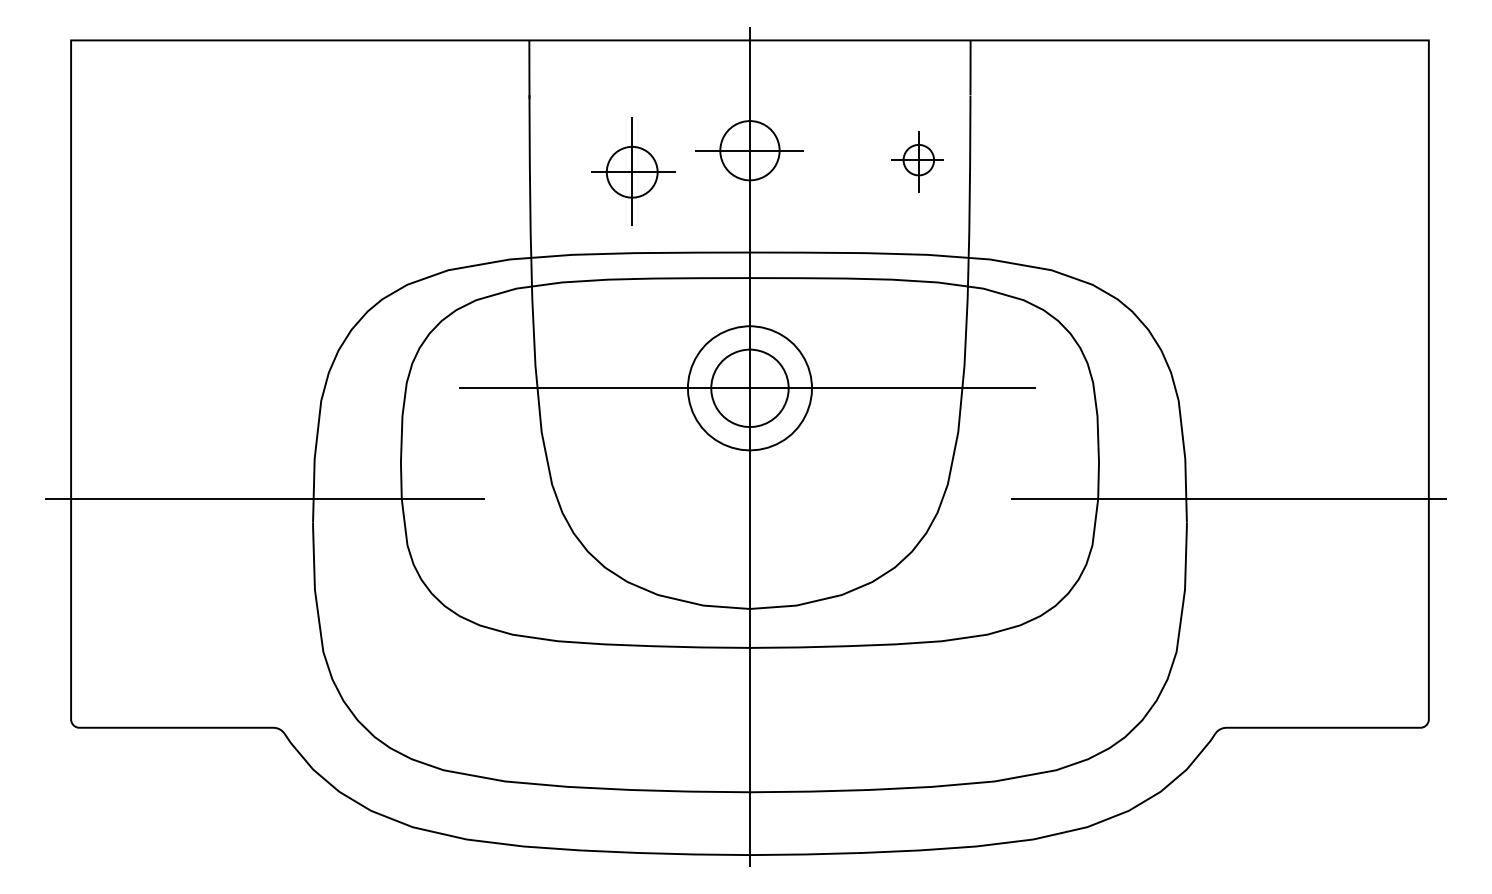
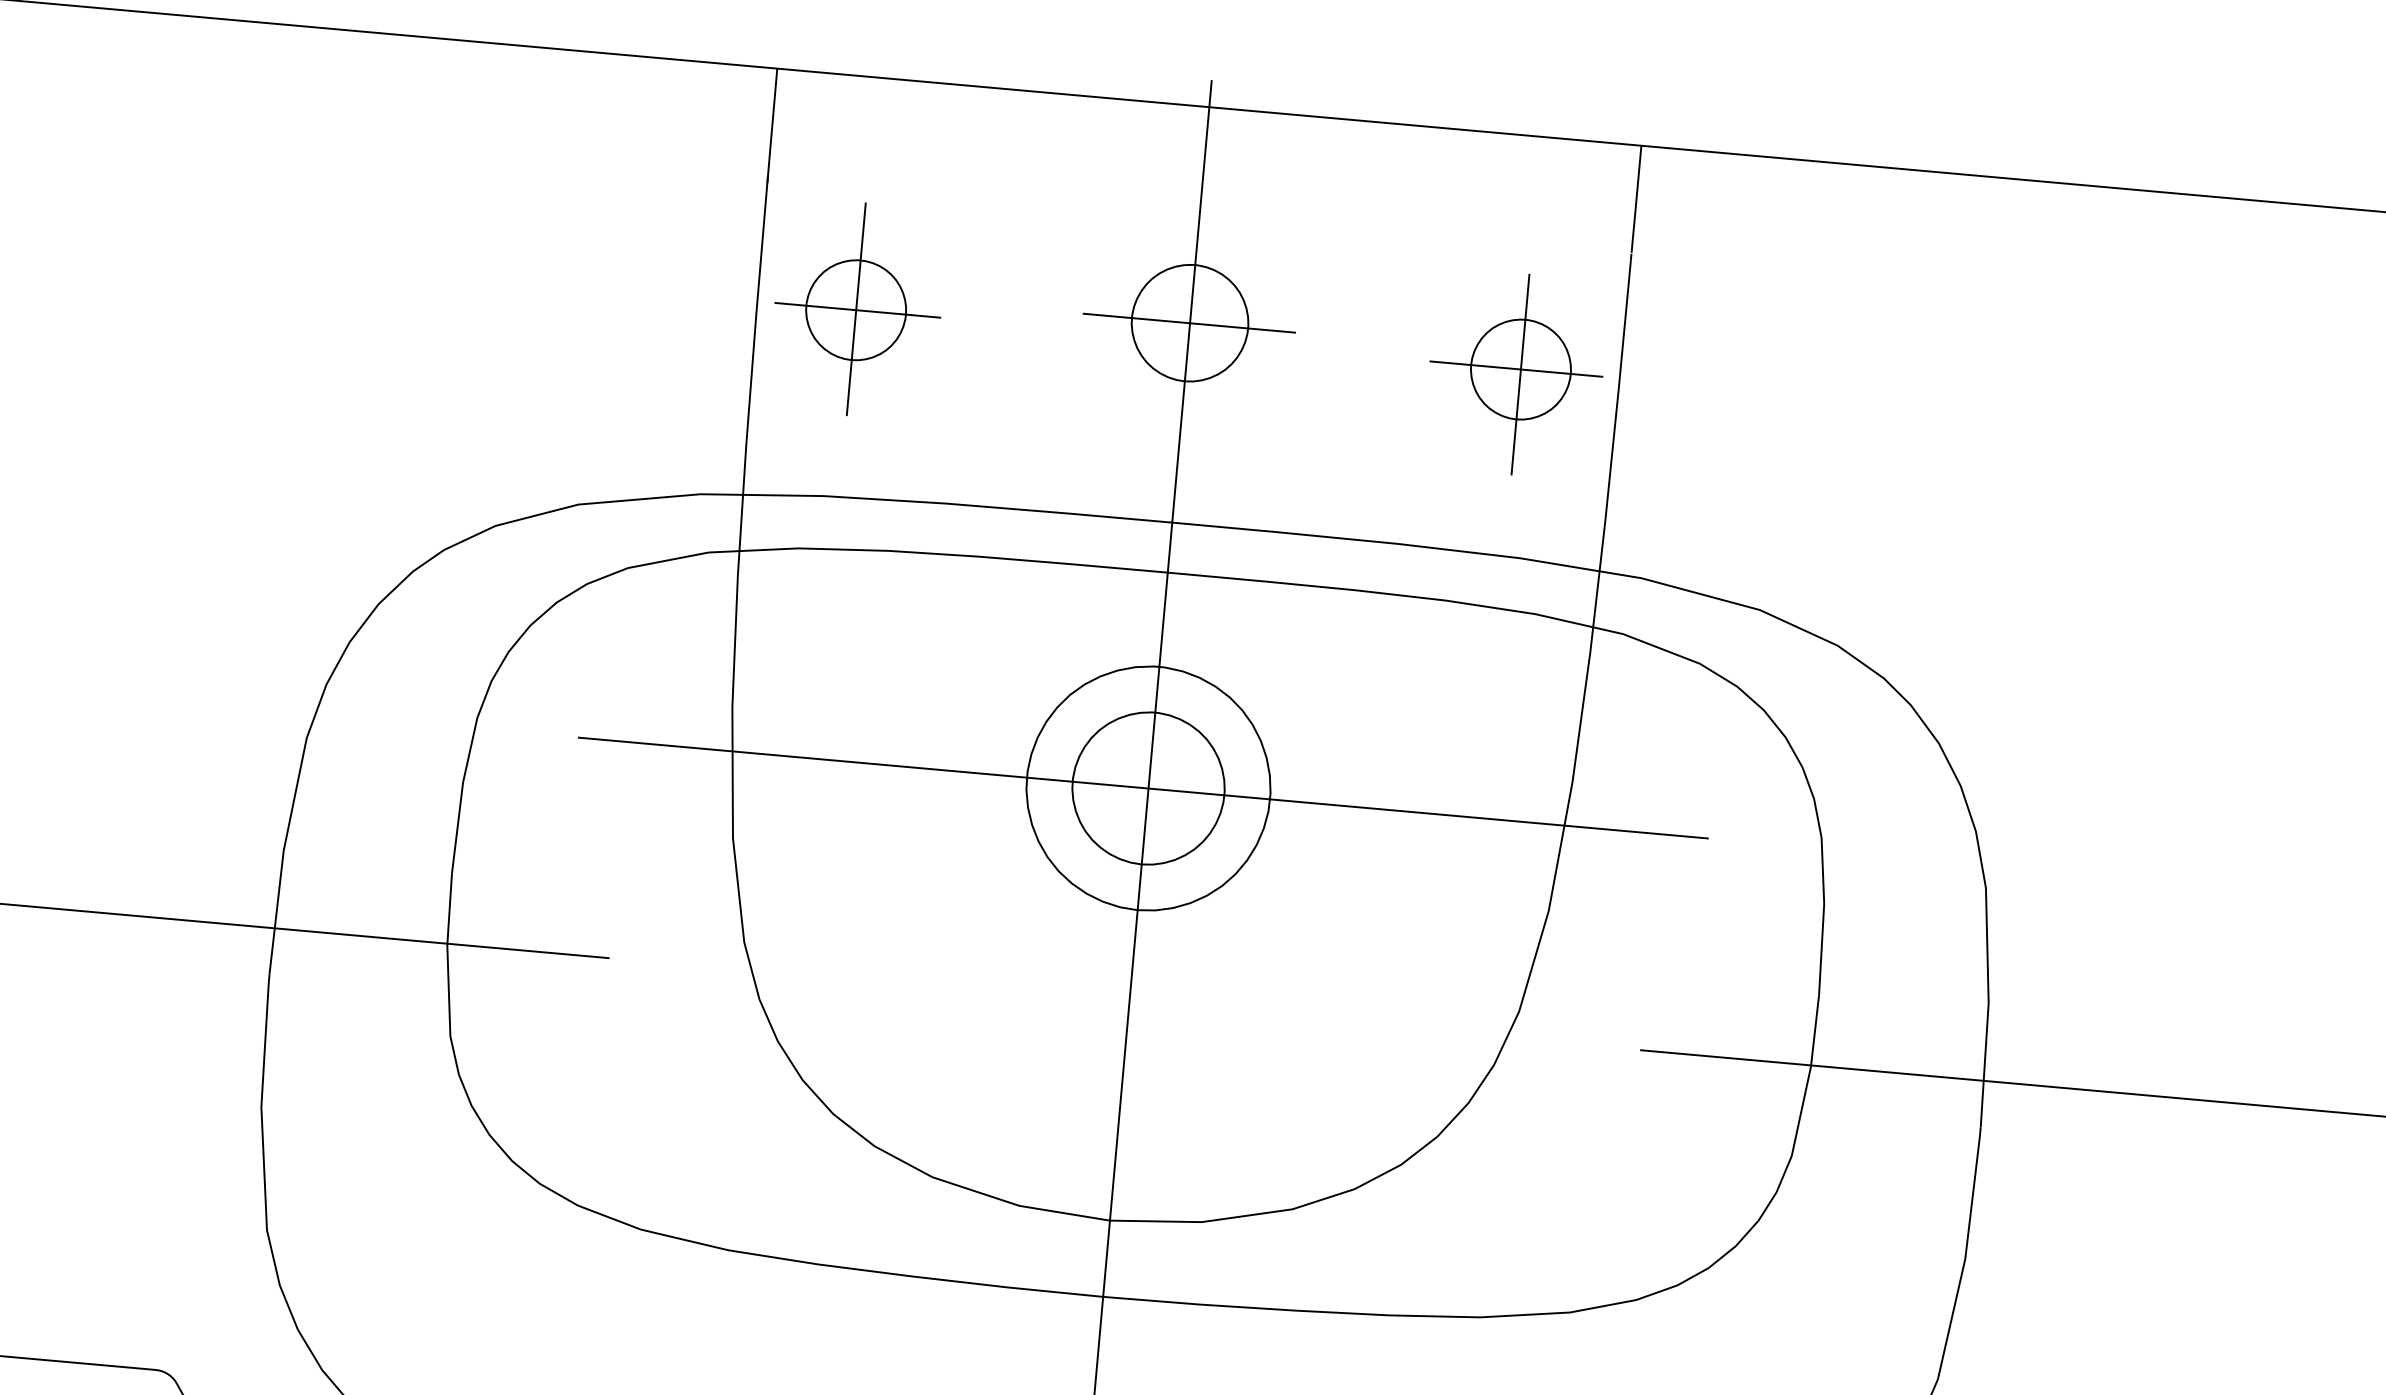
part: (917, 161) -> (1516, 373), size x1.67
part: (633, 171) -> (858, 308), moved

